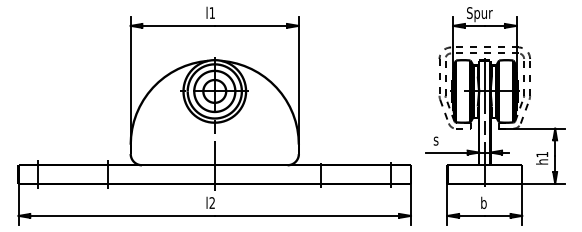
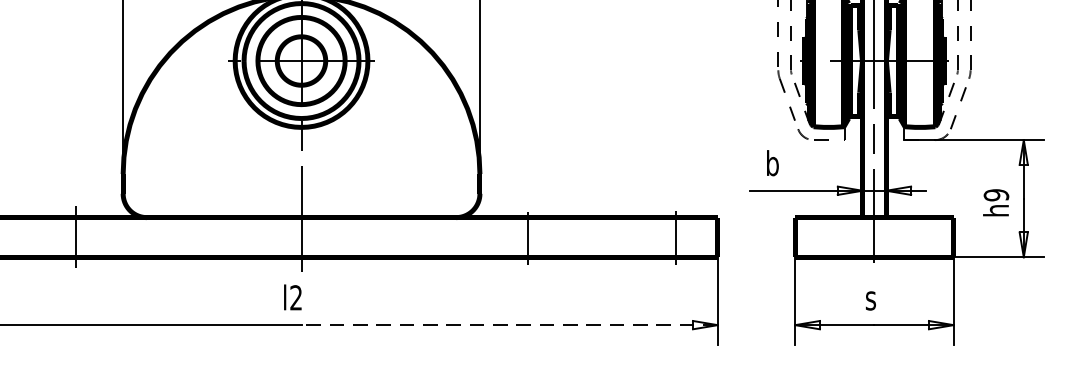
text: (436, 139) -> (771, 163), s -> b
text: (542, 154) -> (996, 194), h1 -> h9
text: (483, 202) -> (871, 296), b -> s
line: (312, 215) -> (508, 324), solid -> dashed

